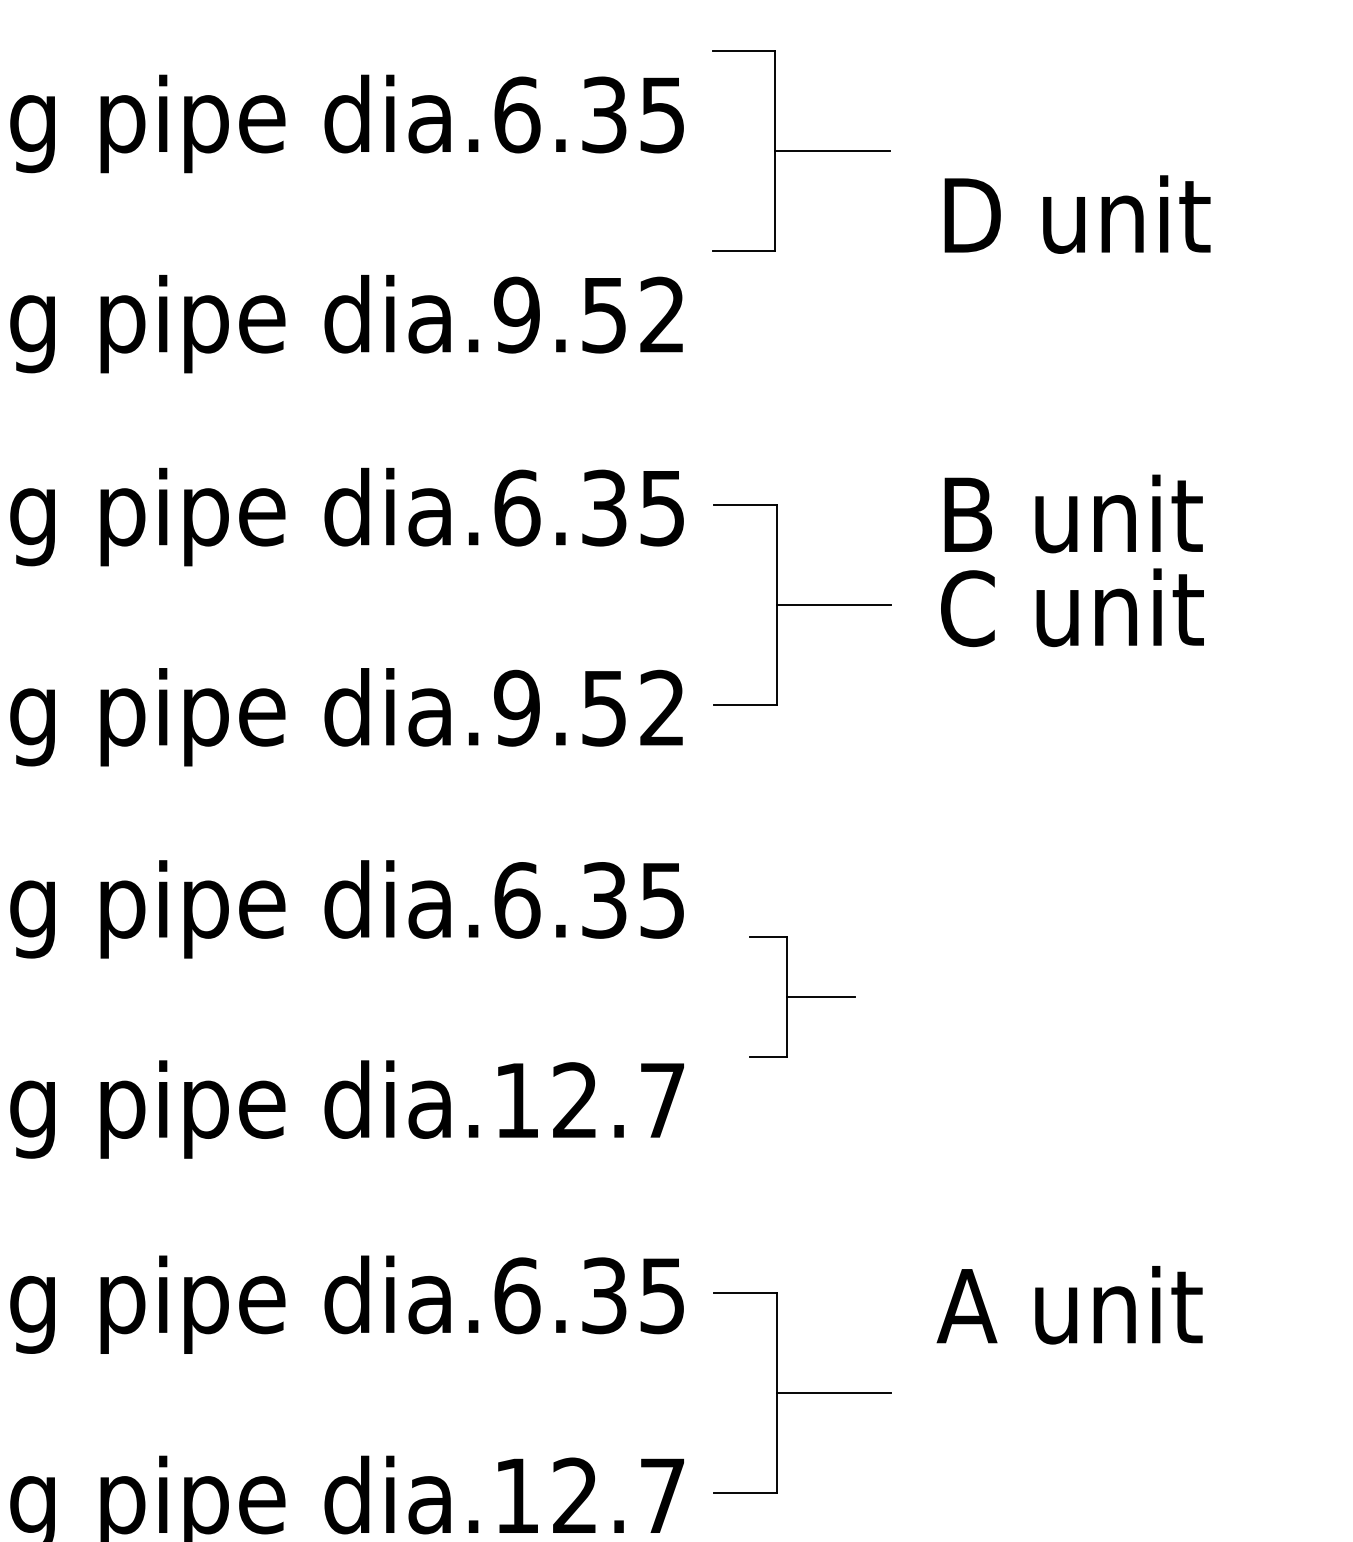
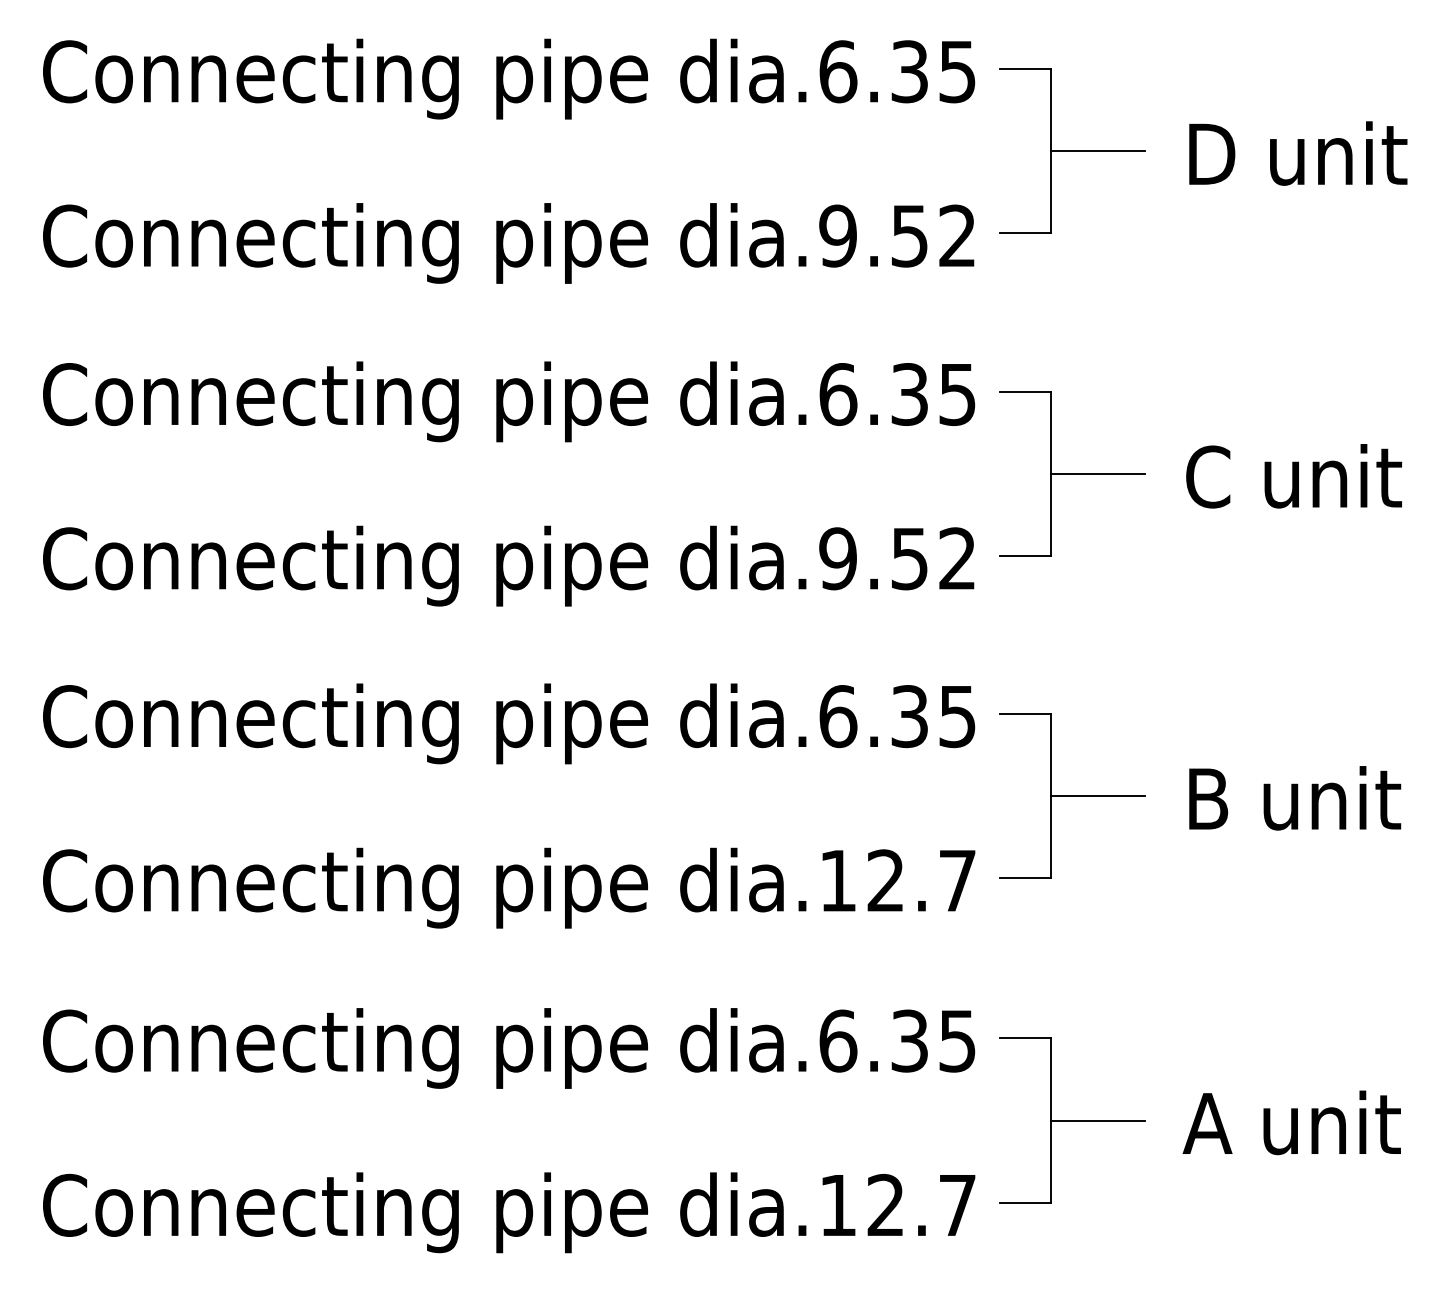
part: (801, 149) -> (1072, 150), moved
text: (1074, 514) -> (1295, 798), moved
part: (802, 996) -> (1072, 795), size x1.67
text: (1069, 1304) -> (1291, 1122), moved

